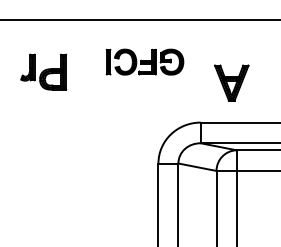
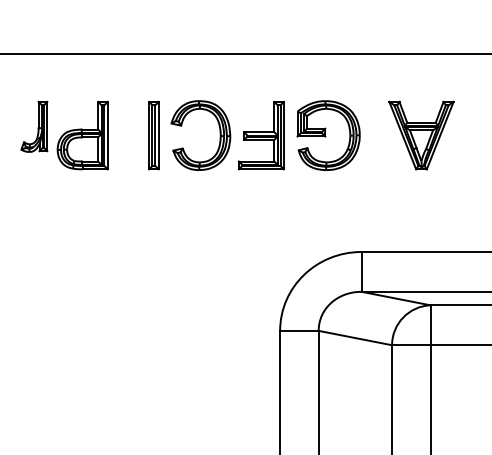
part: (144, 61) -> (253, 134), size x1.43
part: (43, 71) -> (64, 134), moved
part: (231, 82) -> (420, 134), moved

